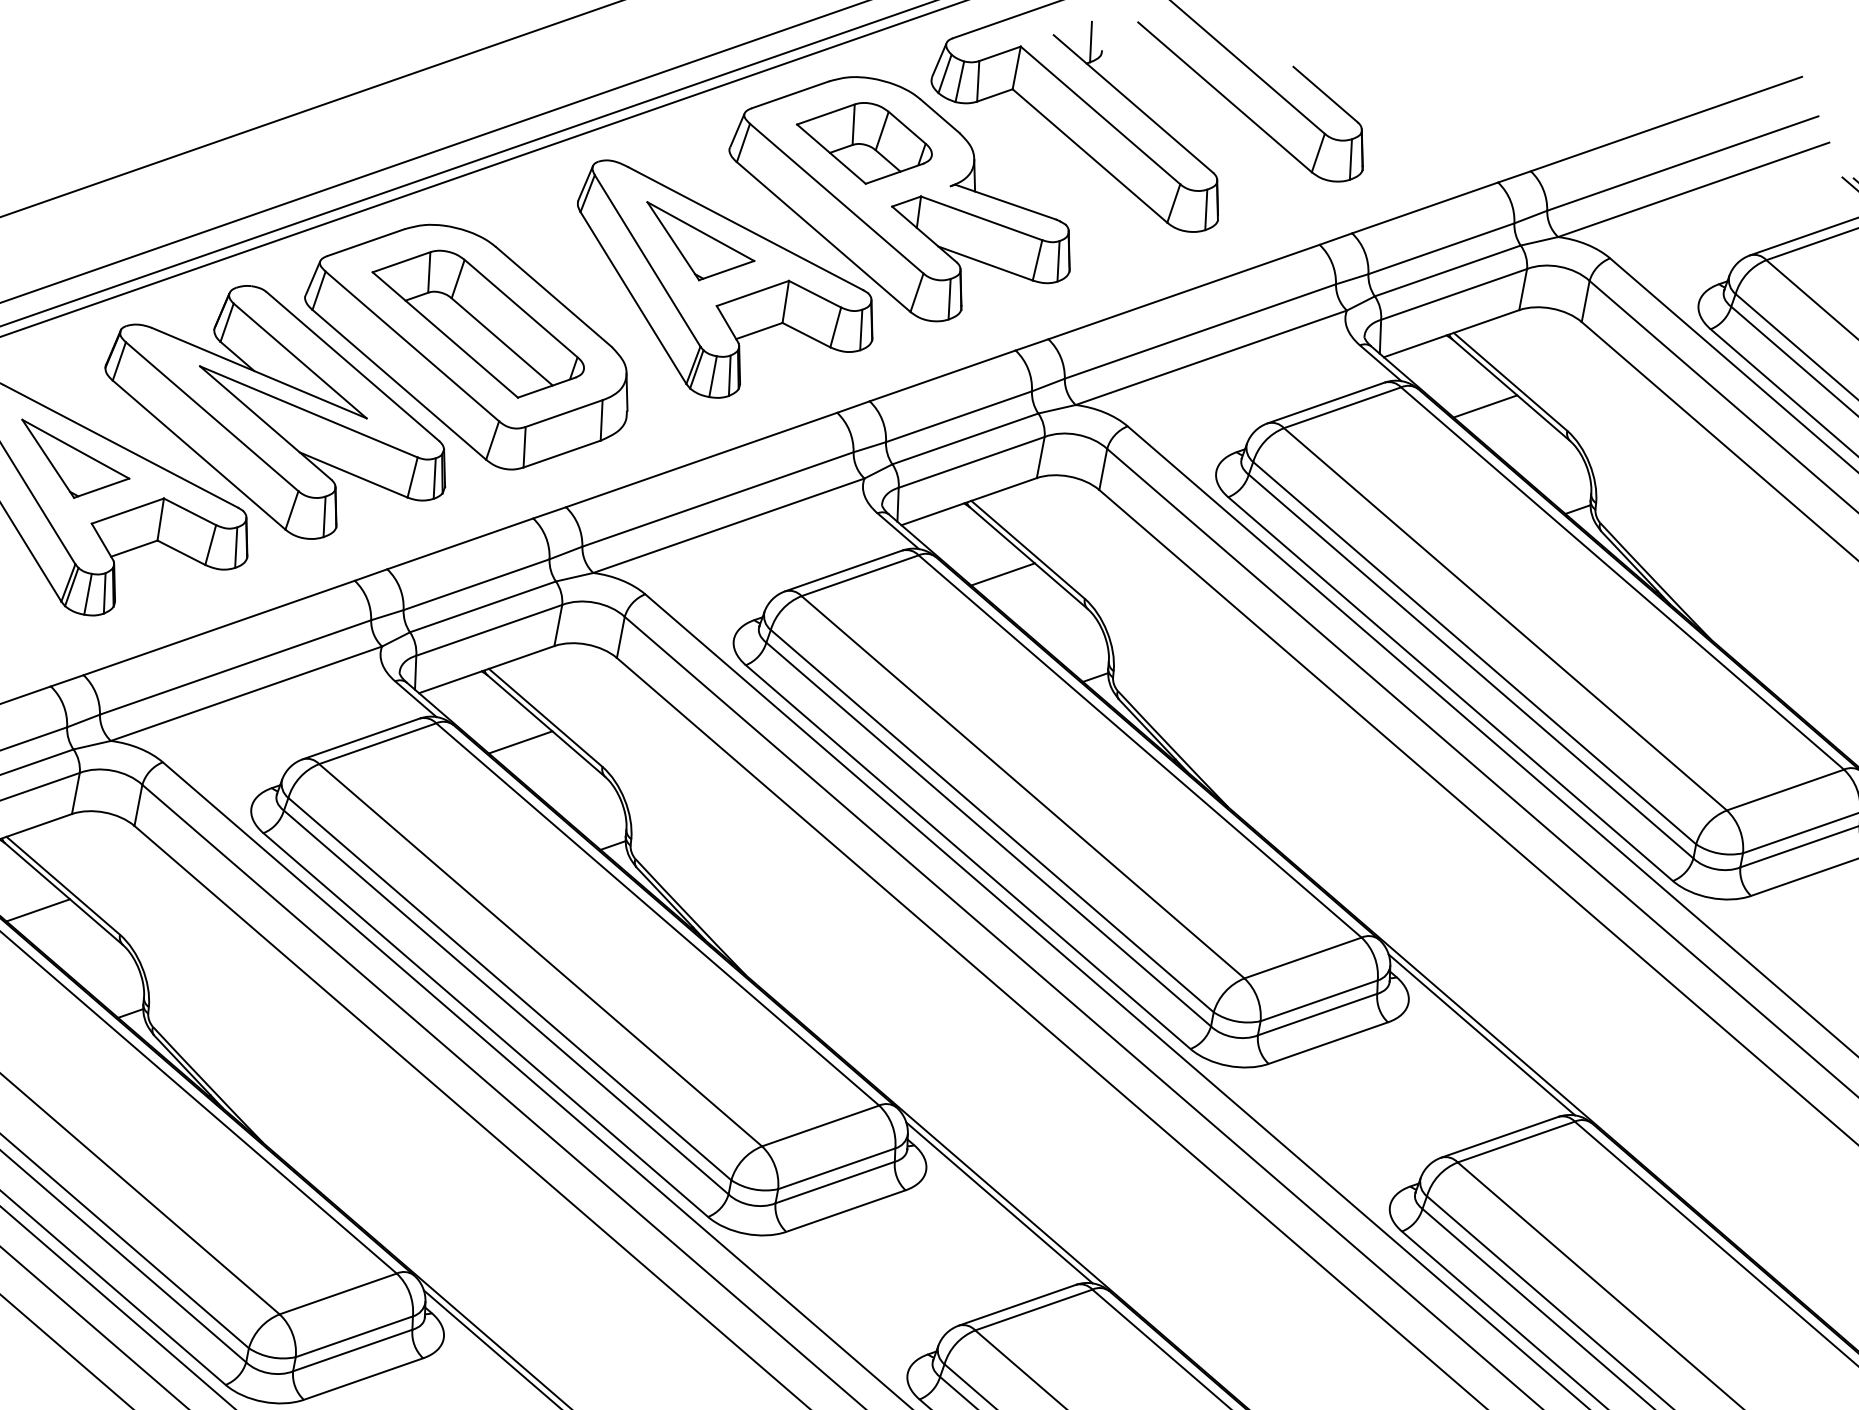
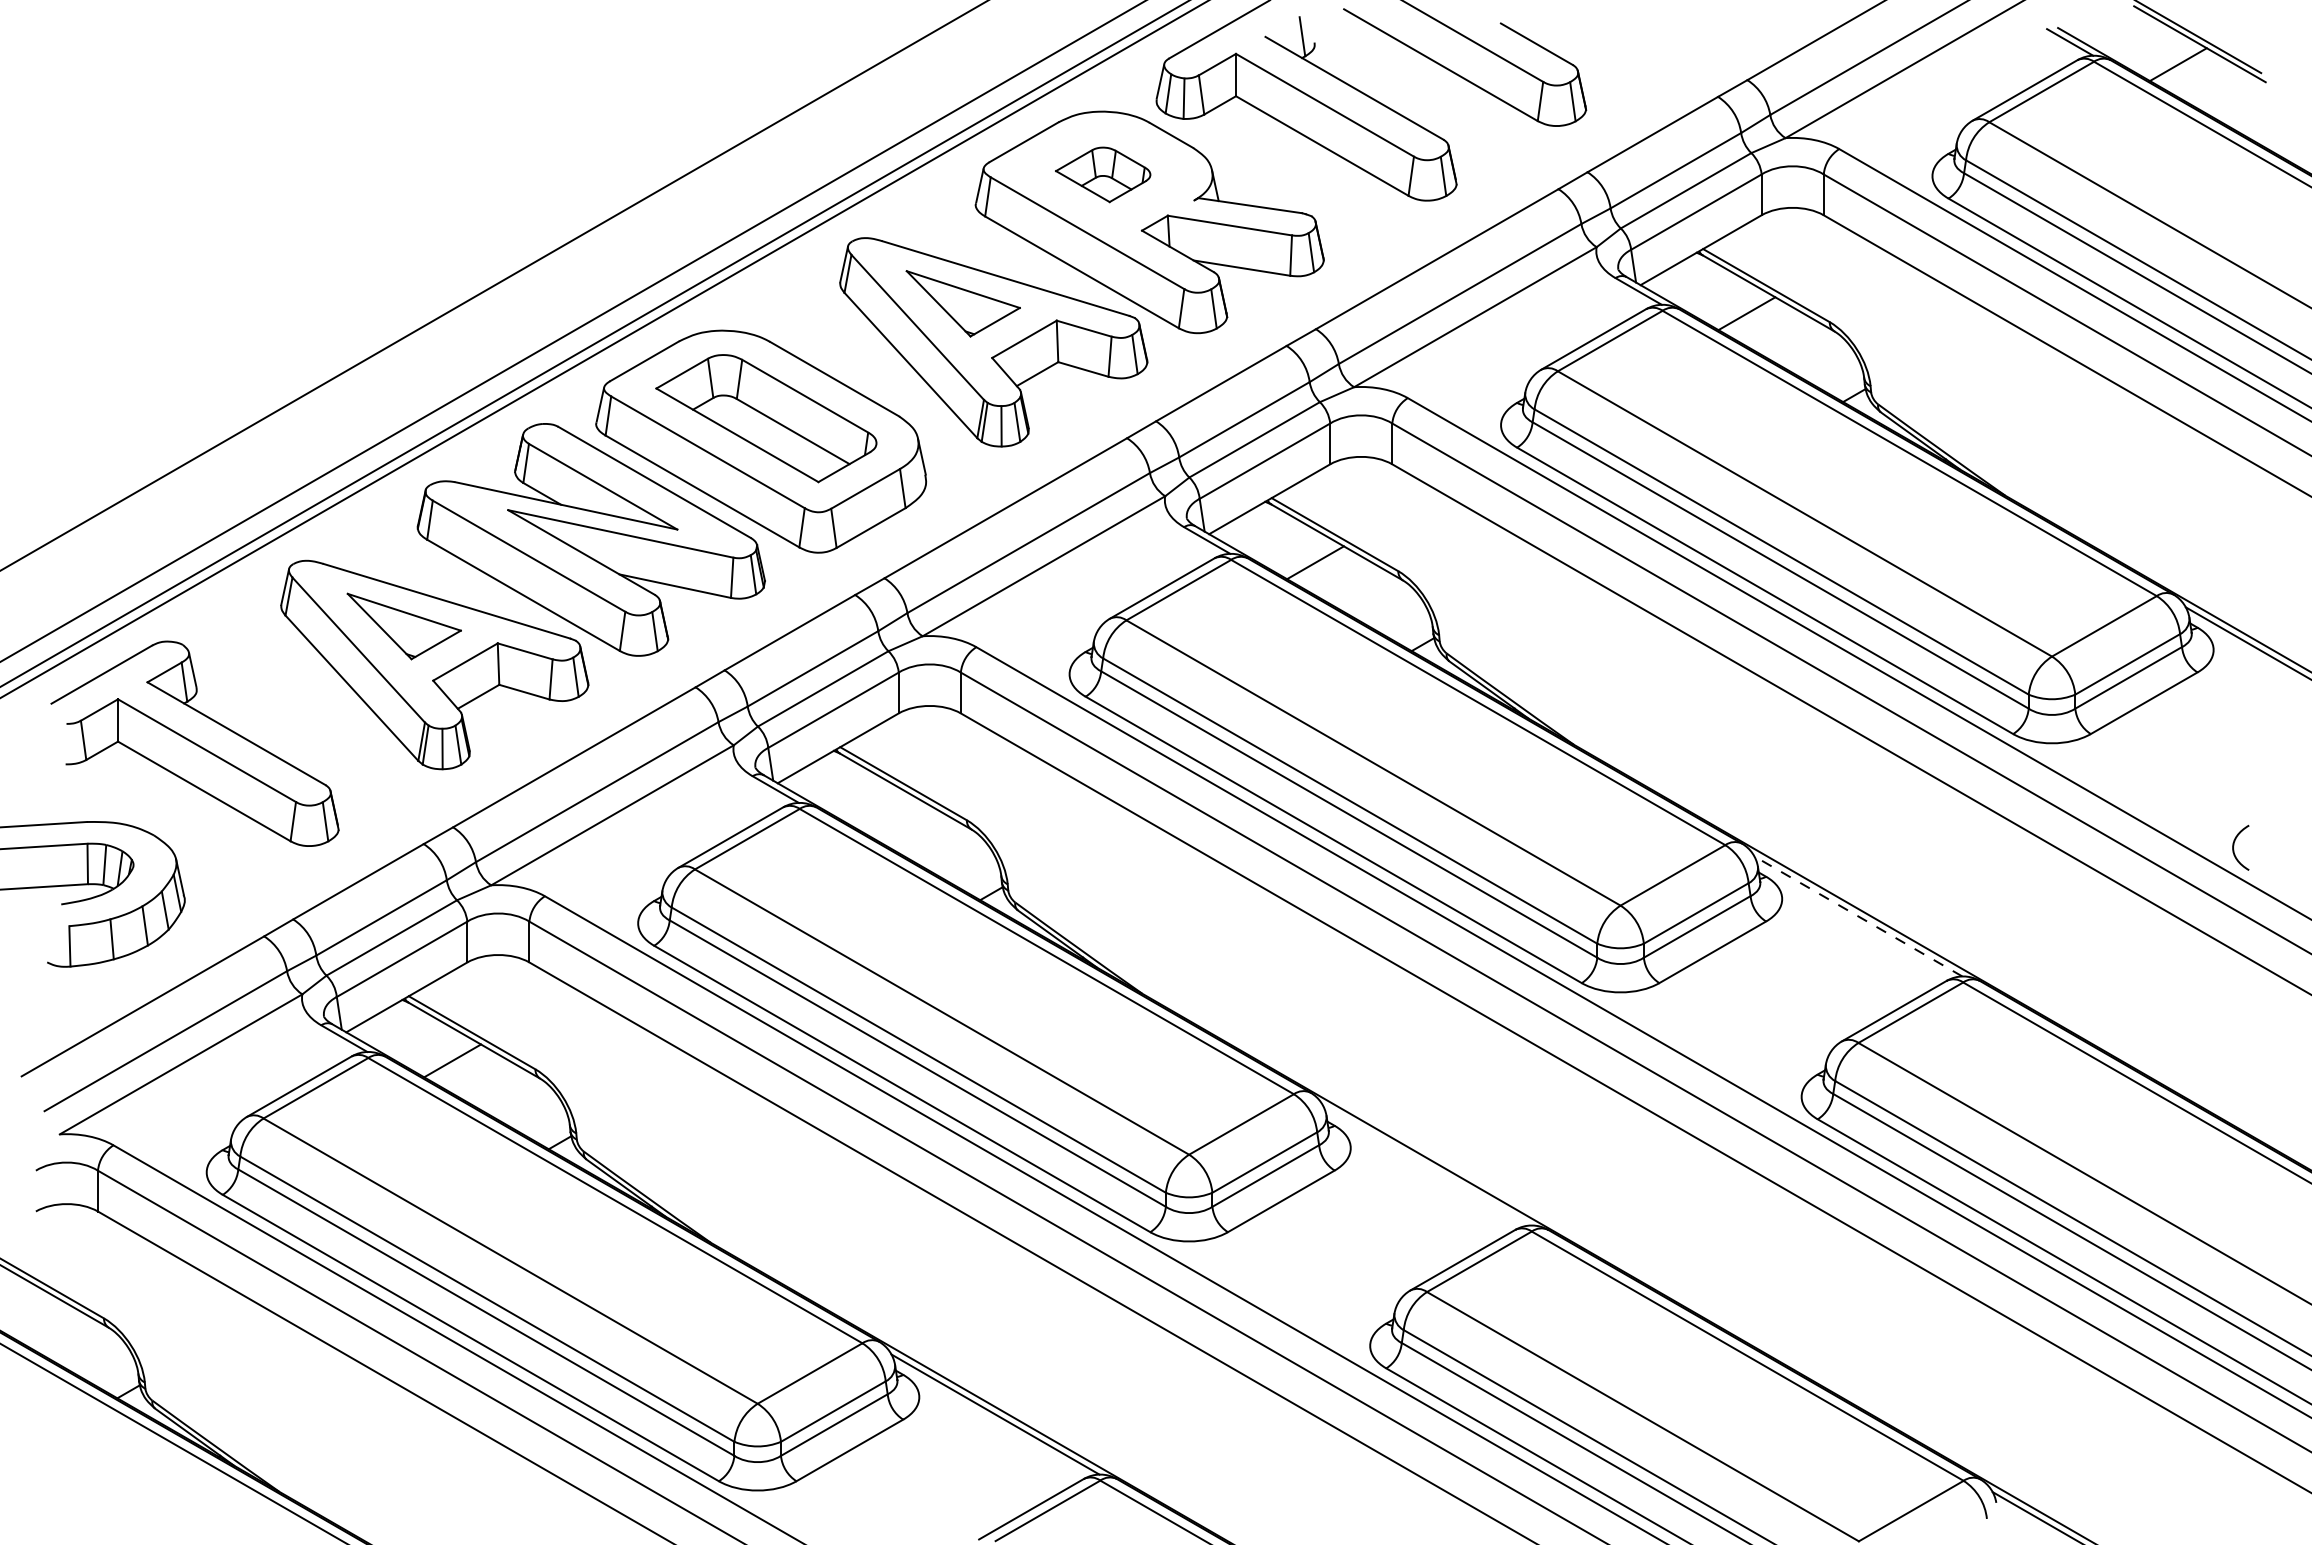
part: (863, 142) -> (1102, 174), size x0.7
line: (520, 741) -> (883, 811), removed
line: (1481, 1034) -> (1857, 916), solid -> dashed
line: (999, 1202) -> (1426, 1165), removed

